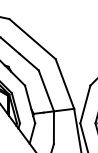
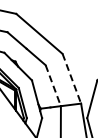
line: (64, 83) -> (71, 78), solid -> dashed
line: (46, 90) -> (53, 85), solid -> dashed

